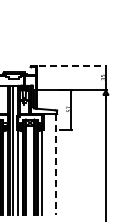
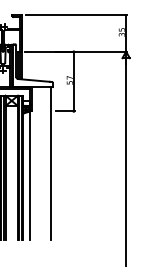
line: (72, 66) -> (75, 15), dashed -> solid
line: (56, 164) -> (51, 163), dashed -> solid

